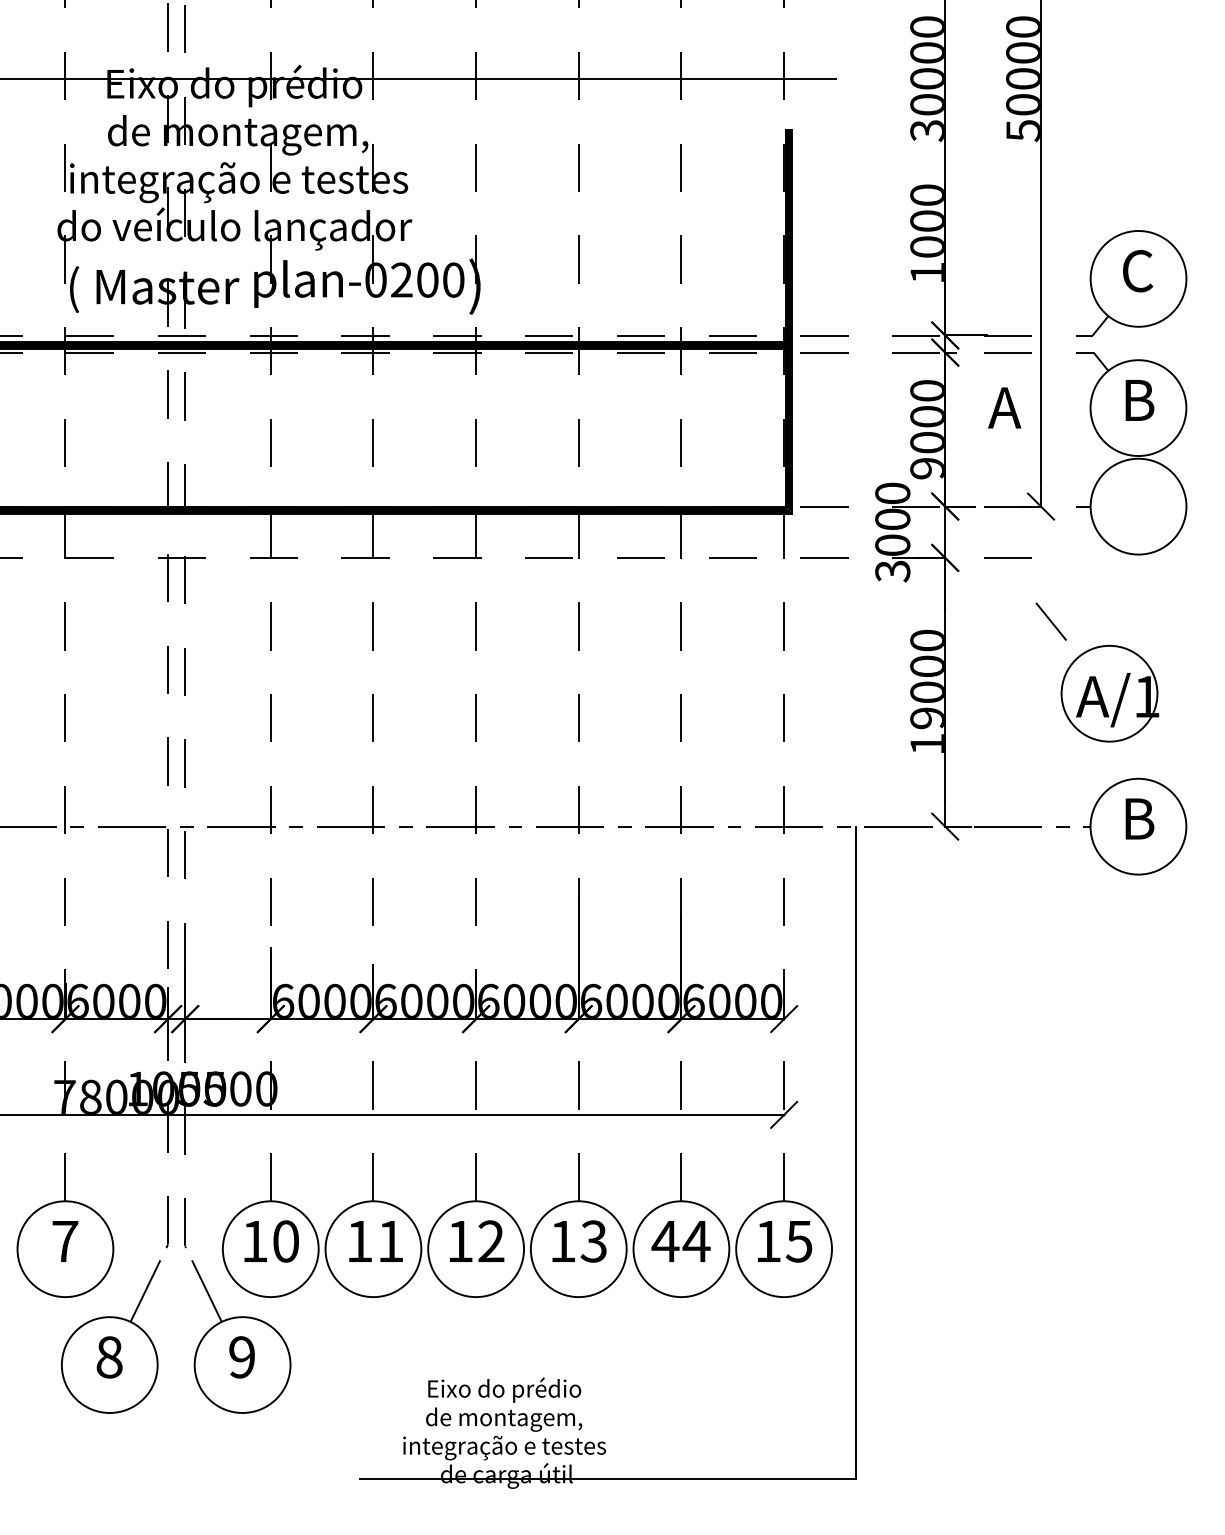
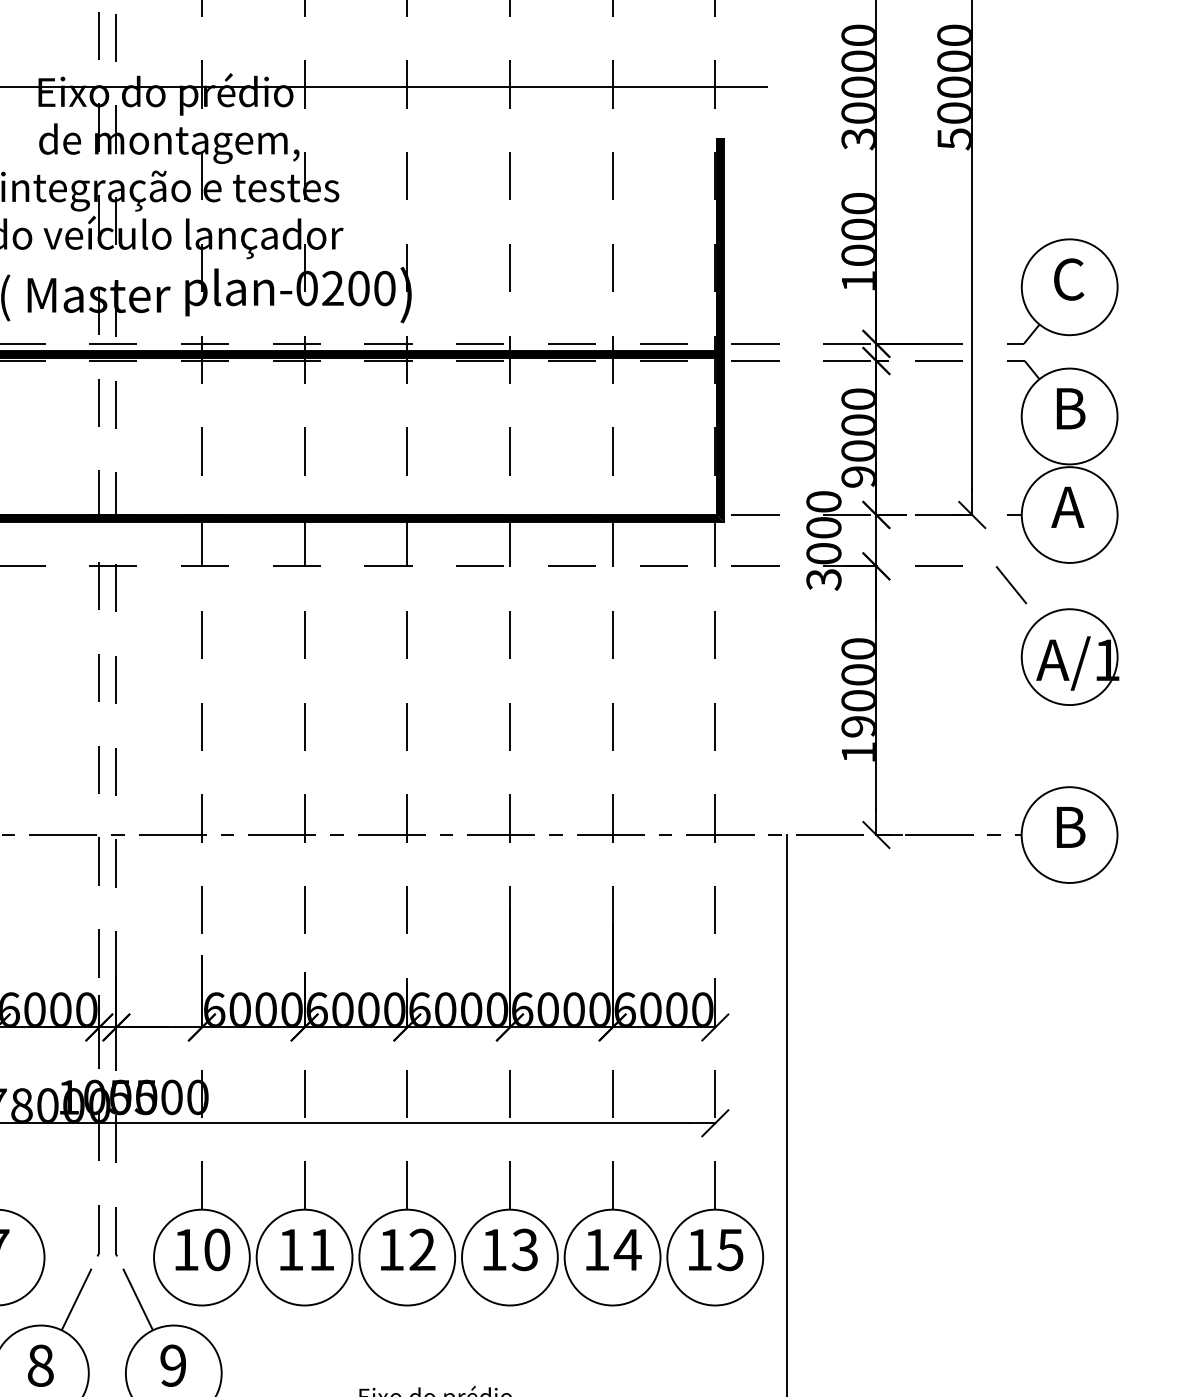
text: (1004, 407) -> (1067, 506), moved
part: (1097, 672) -> (1057, 635), moved
text: (665, 1241) -> (596, 1249), 44 -> 14

